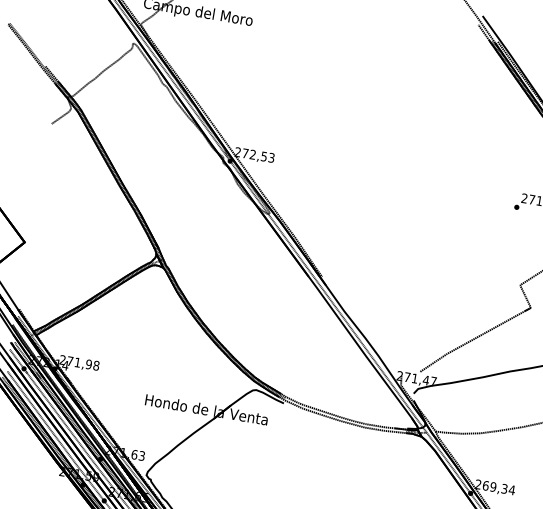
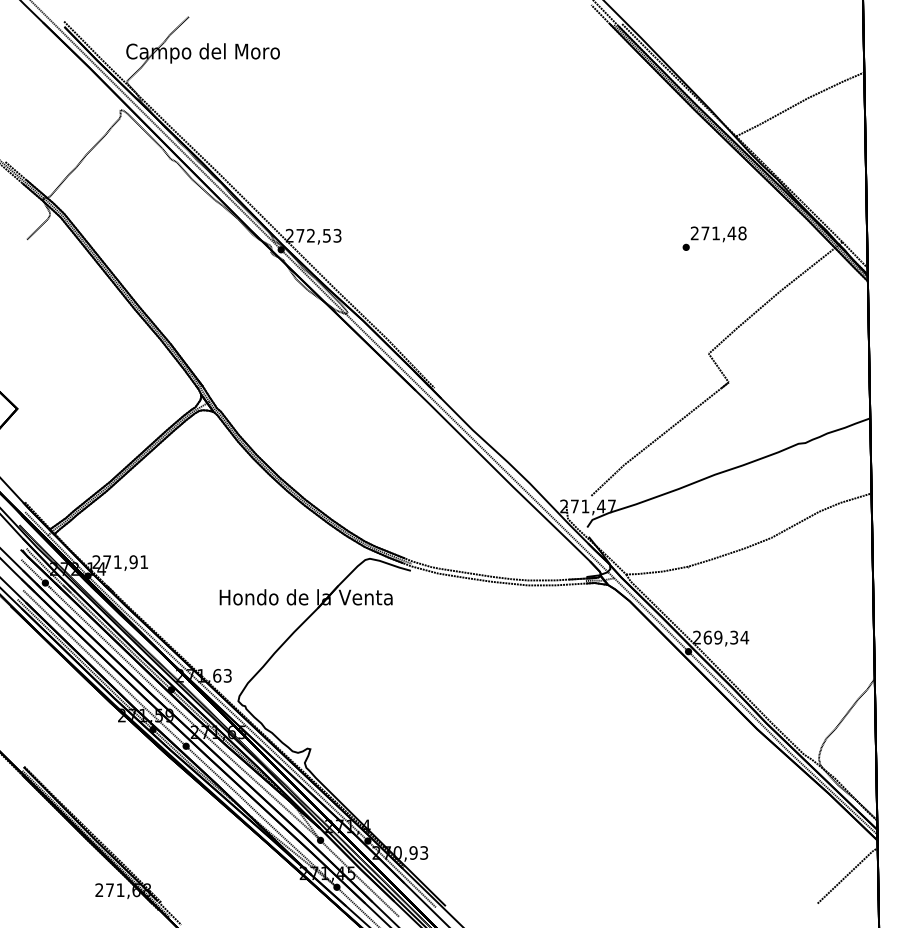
text: (96, 366) -> (144, 562), 271,98 -> 271,91

